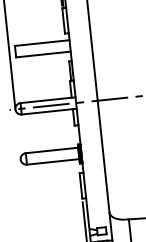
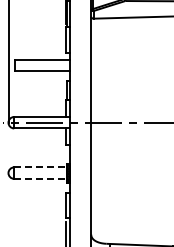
line: (52, 150) -> (41, 167), solid -> dashed
line: (54, 161) -> (41, 178), solid -> dashed

